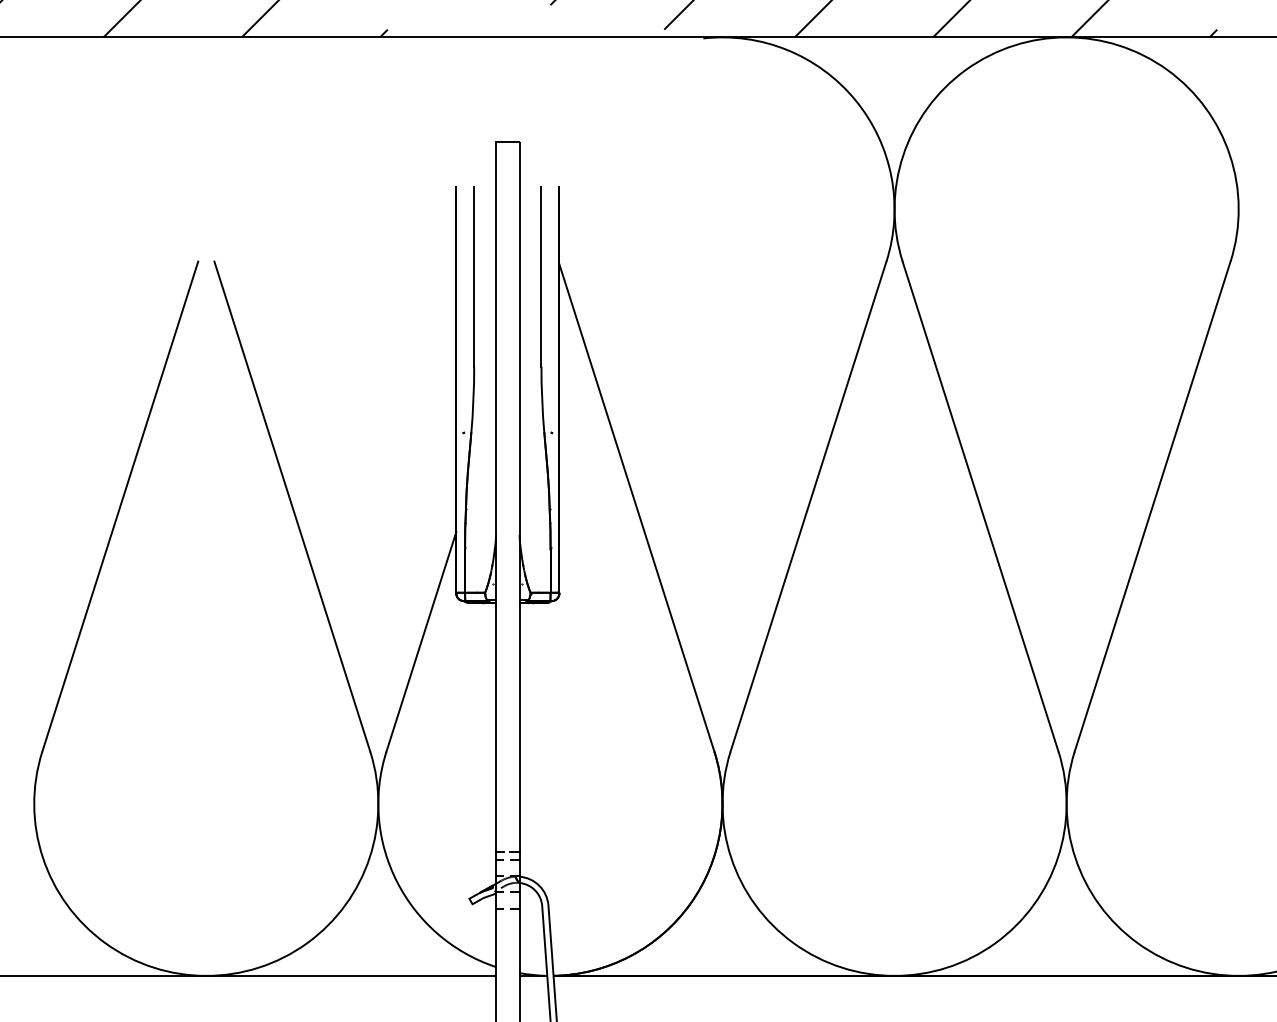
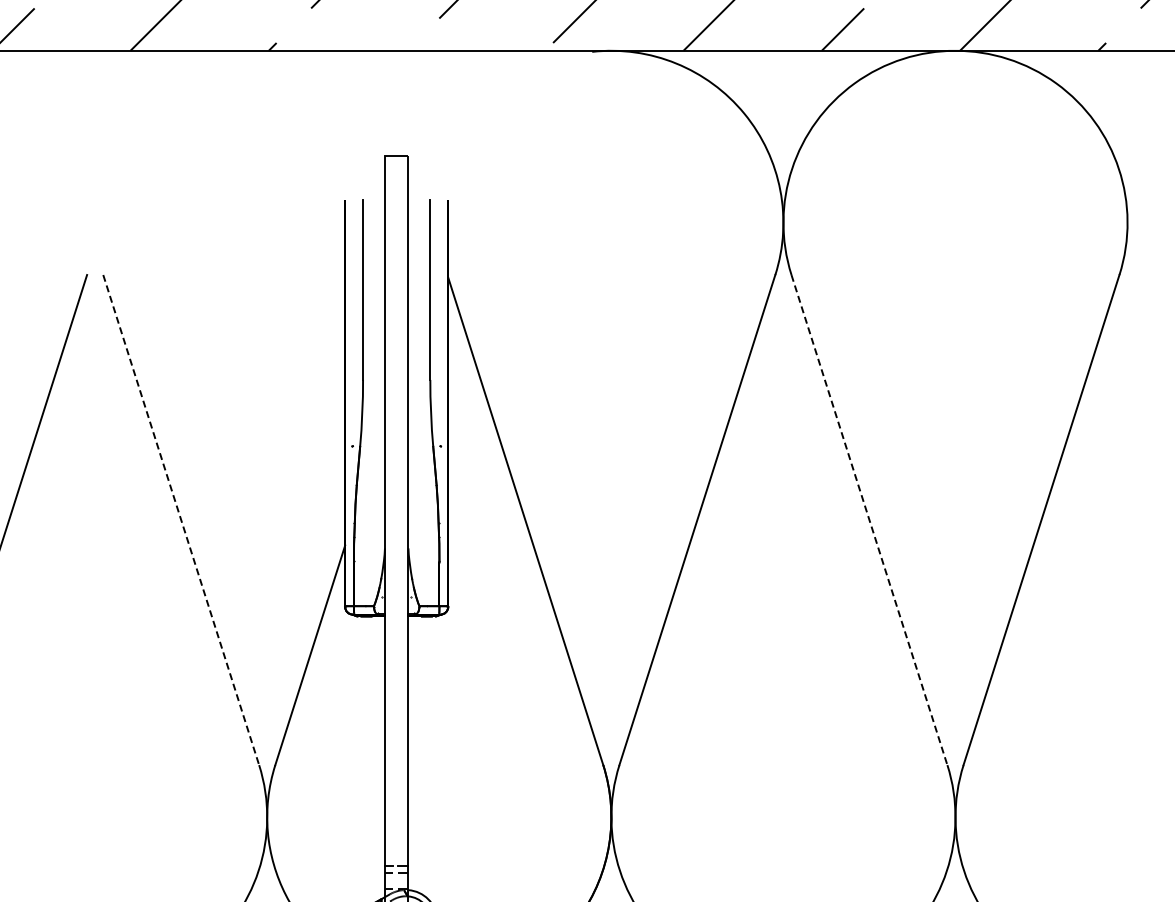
line: (292, 507) -> (181, 520), solid -> dashed
line: (980, 507) -> (869, 520), solid -> dashed

